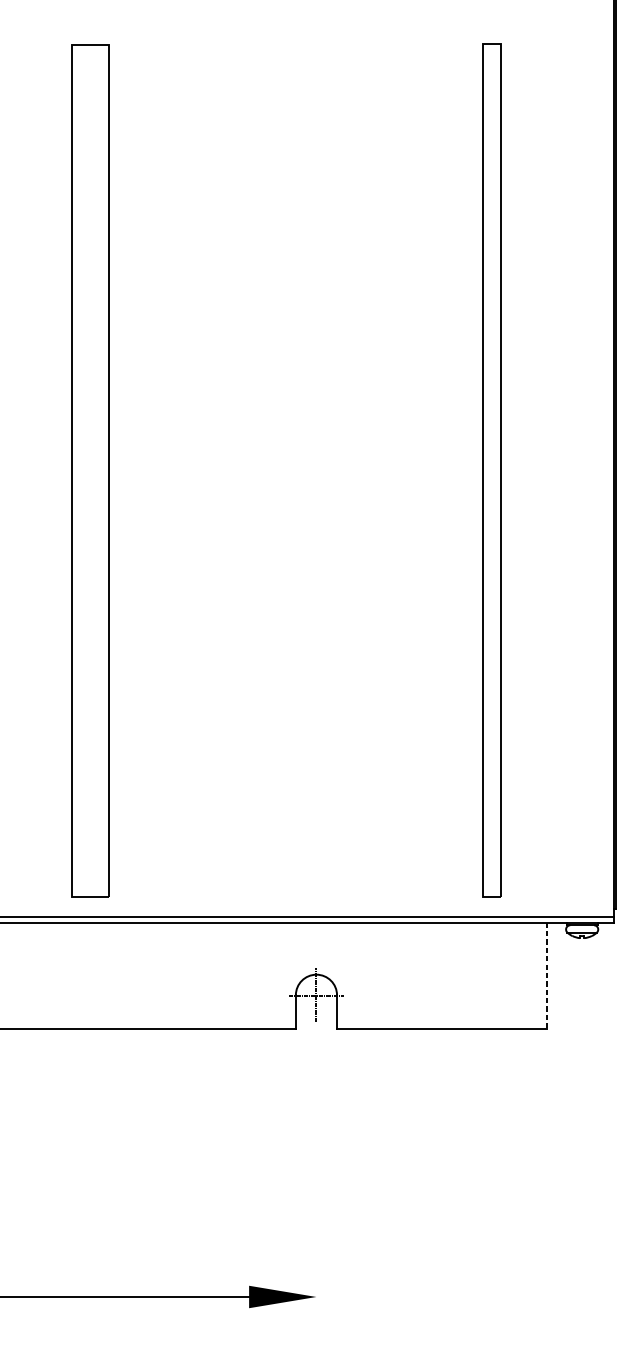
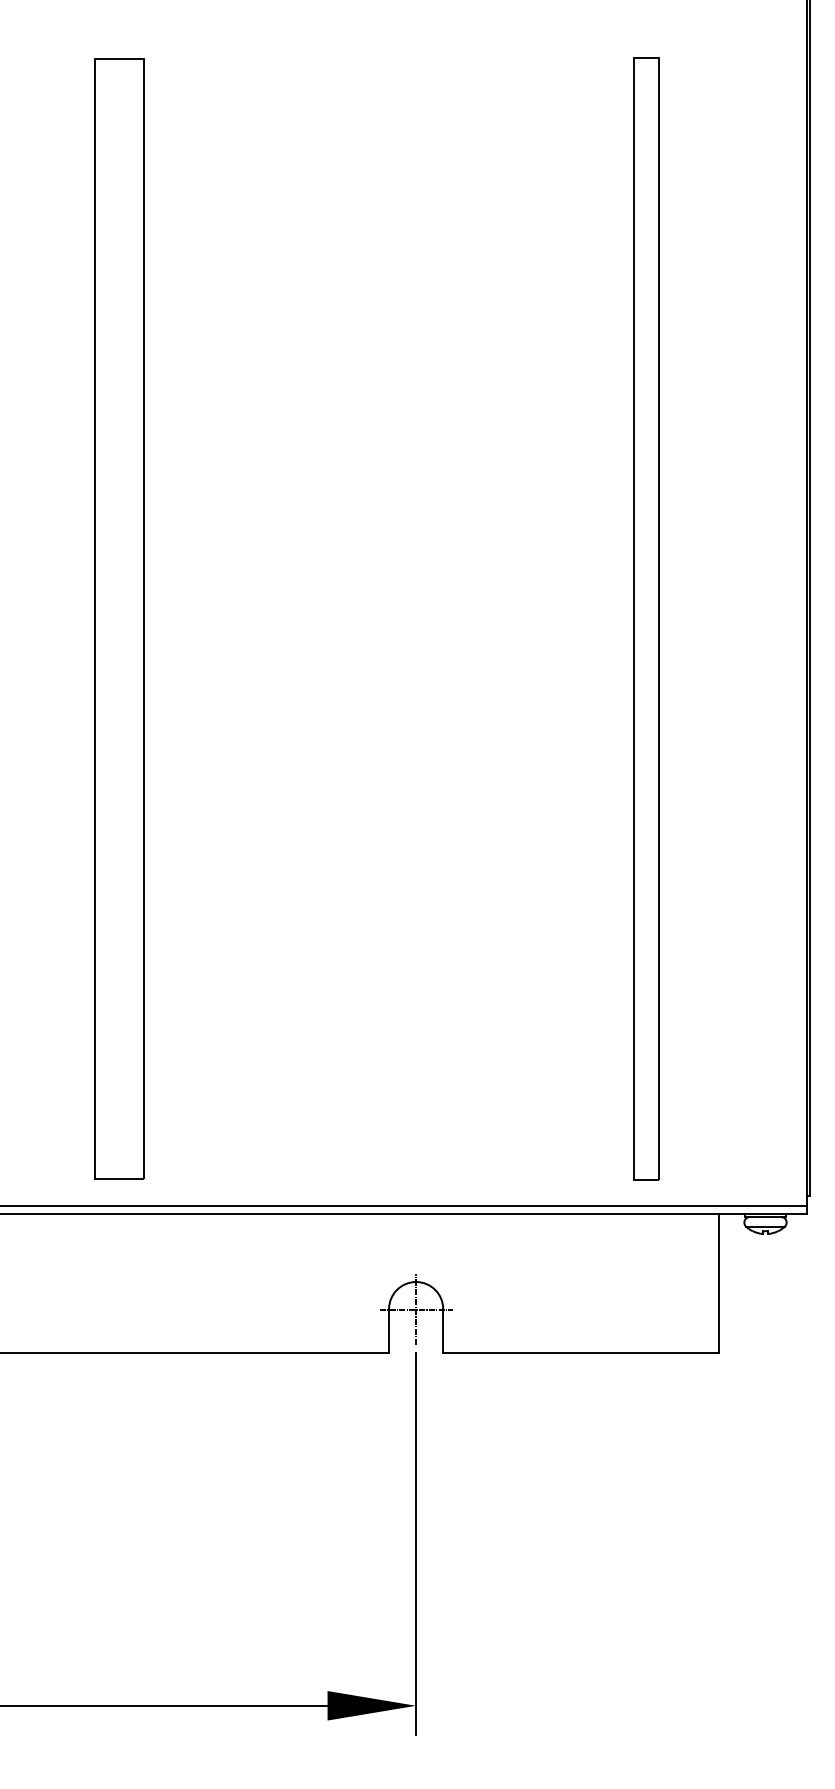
line: (546, 975) -> (718, 1283), dashed -> solid
line: (316, 1174) -> (416, 1544), added

